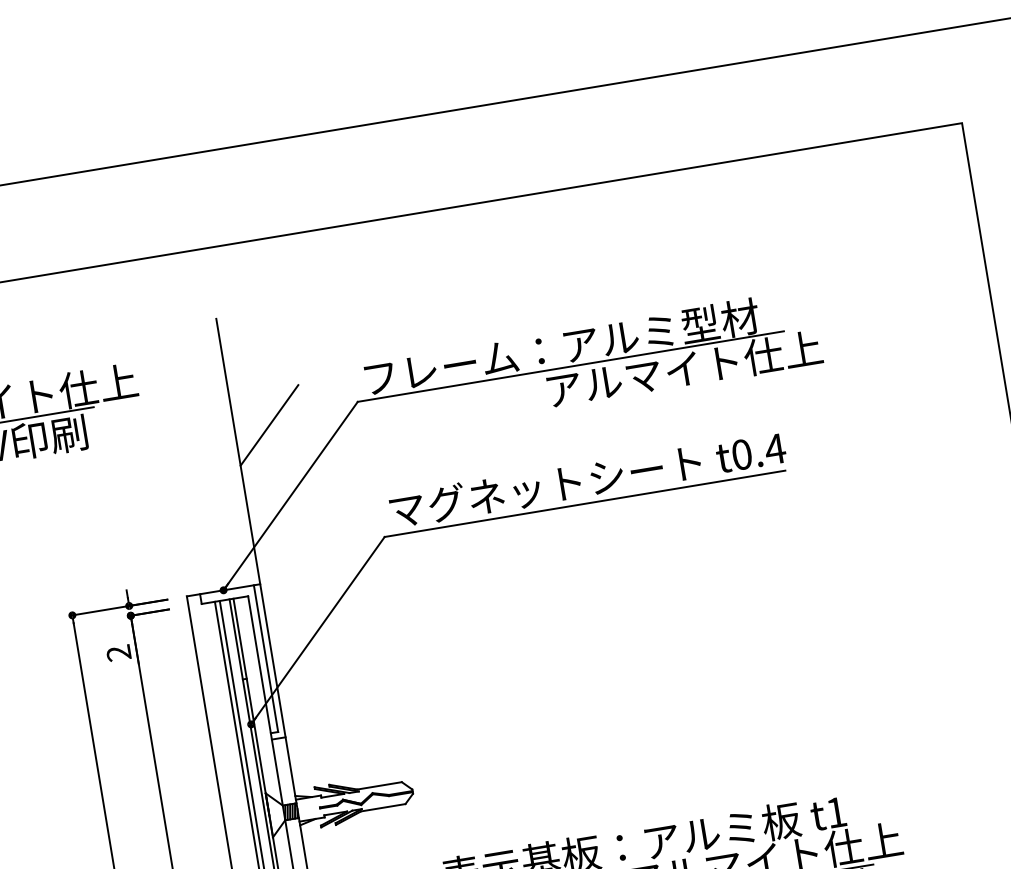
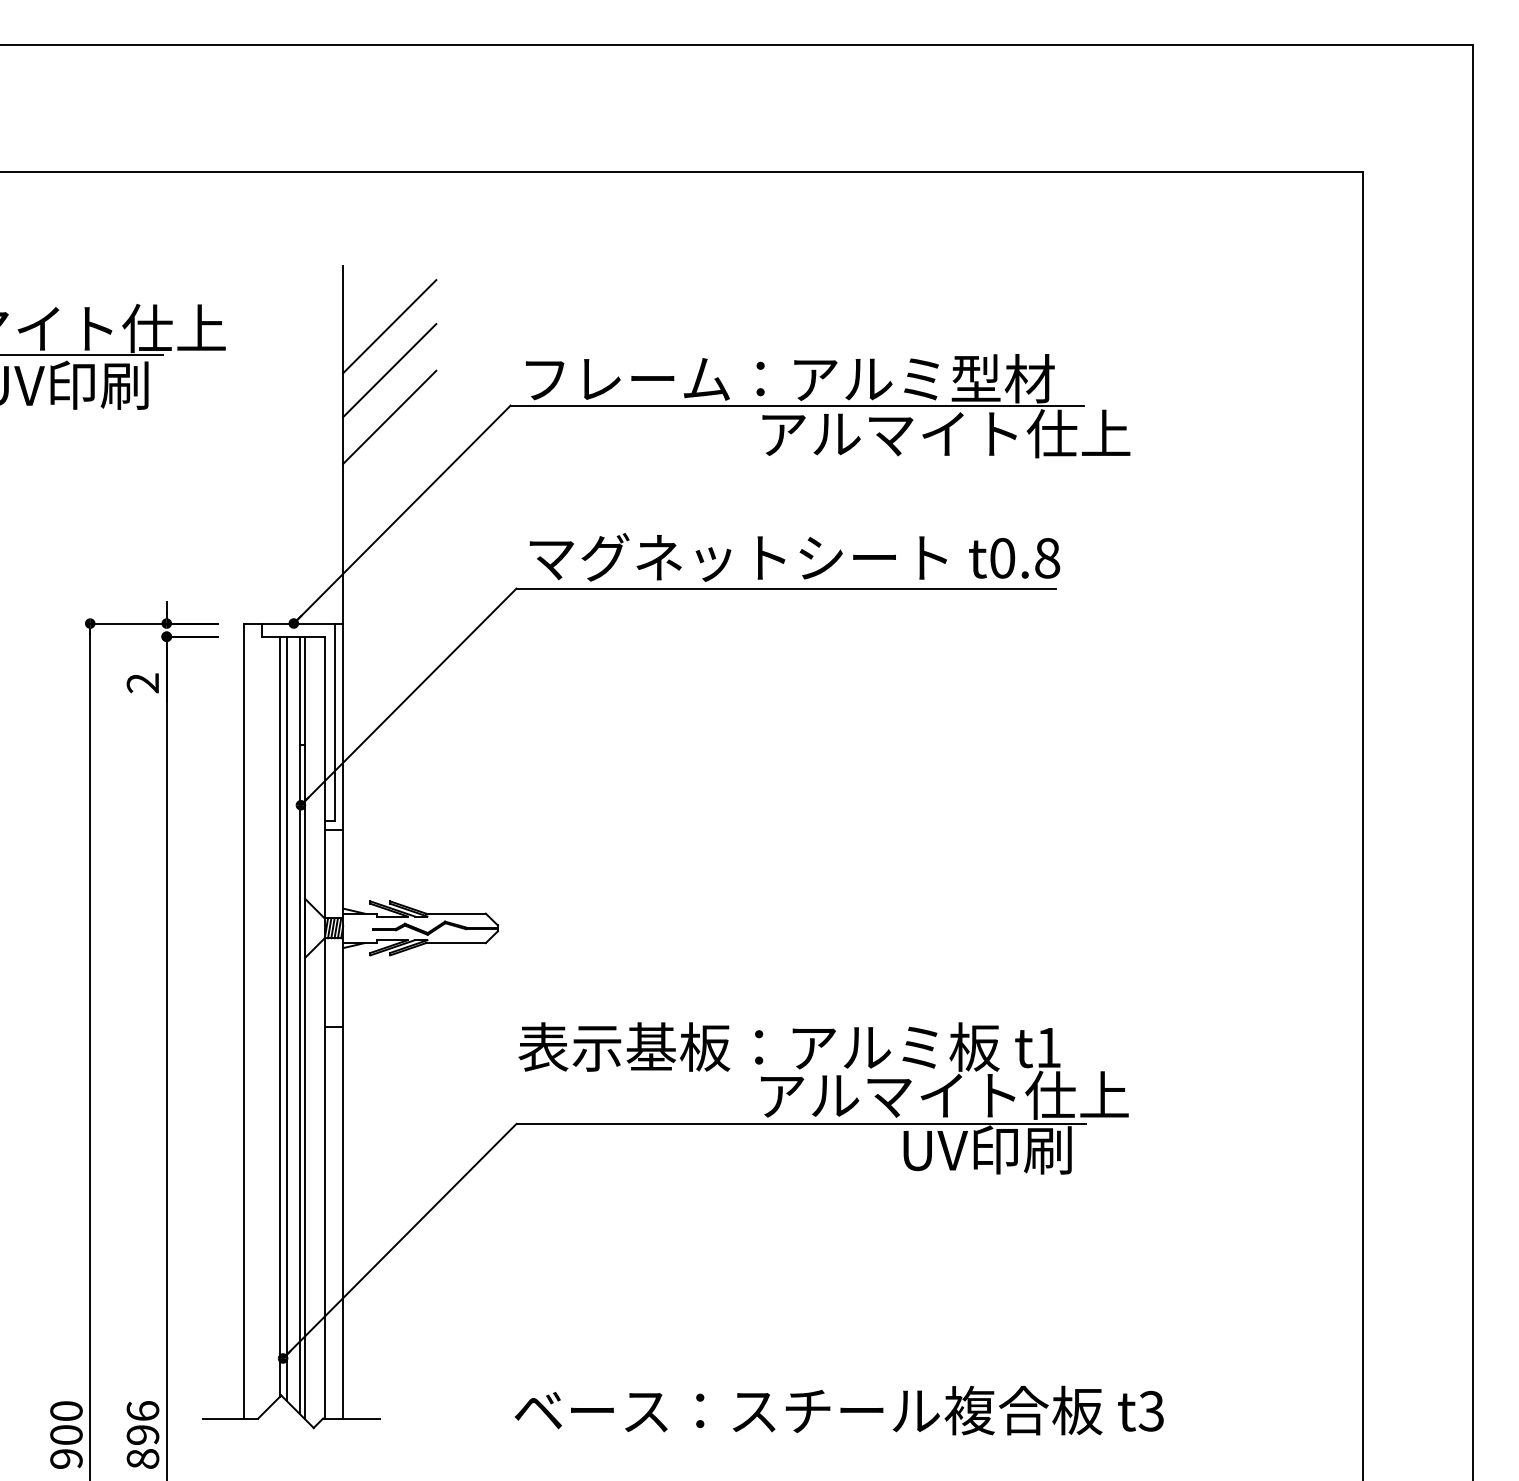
line: (258, 357) -> (389, 326), added
line: (263, 390) -> (389, 370), added
text: (774, 449) -> (1046, 558), t0.4 -> t0.8

